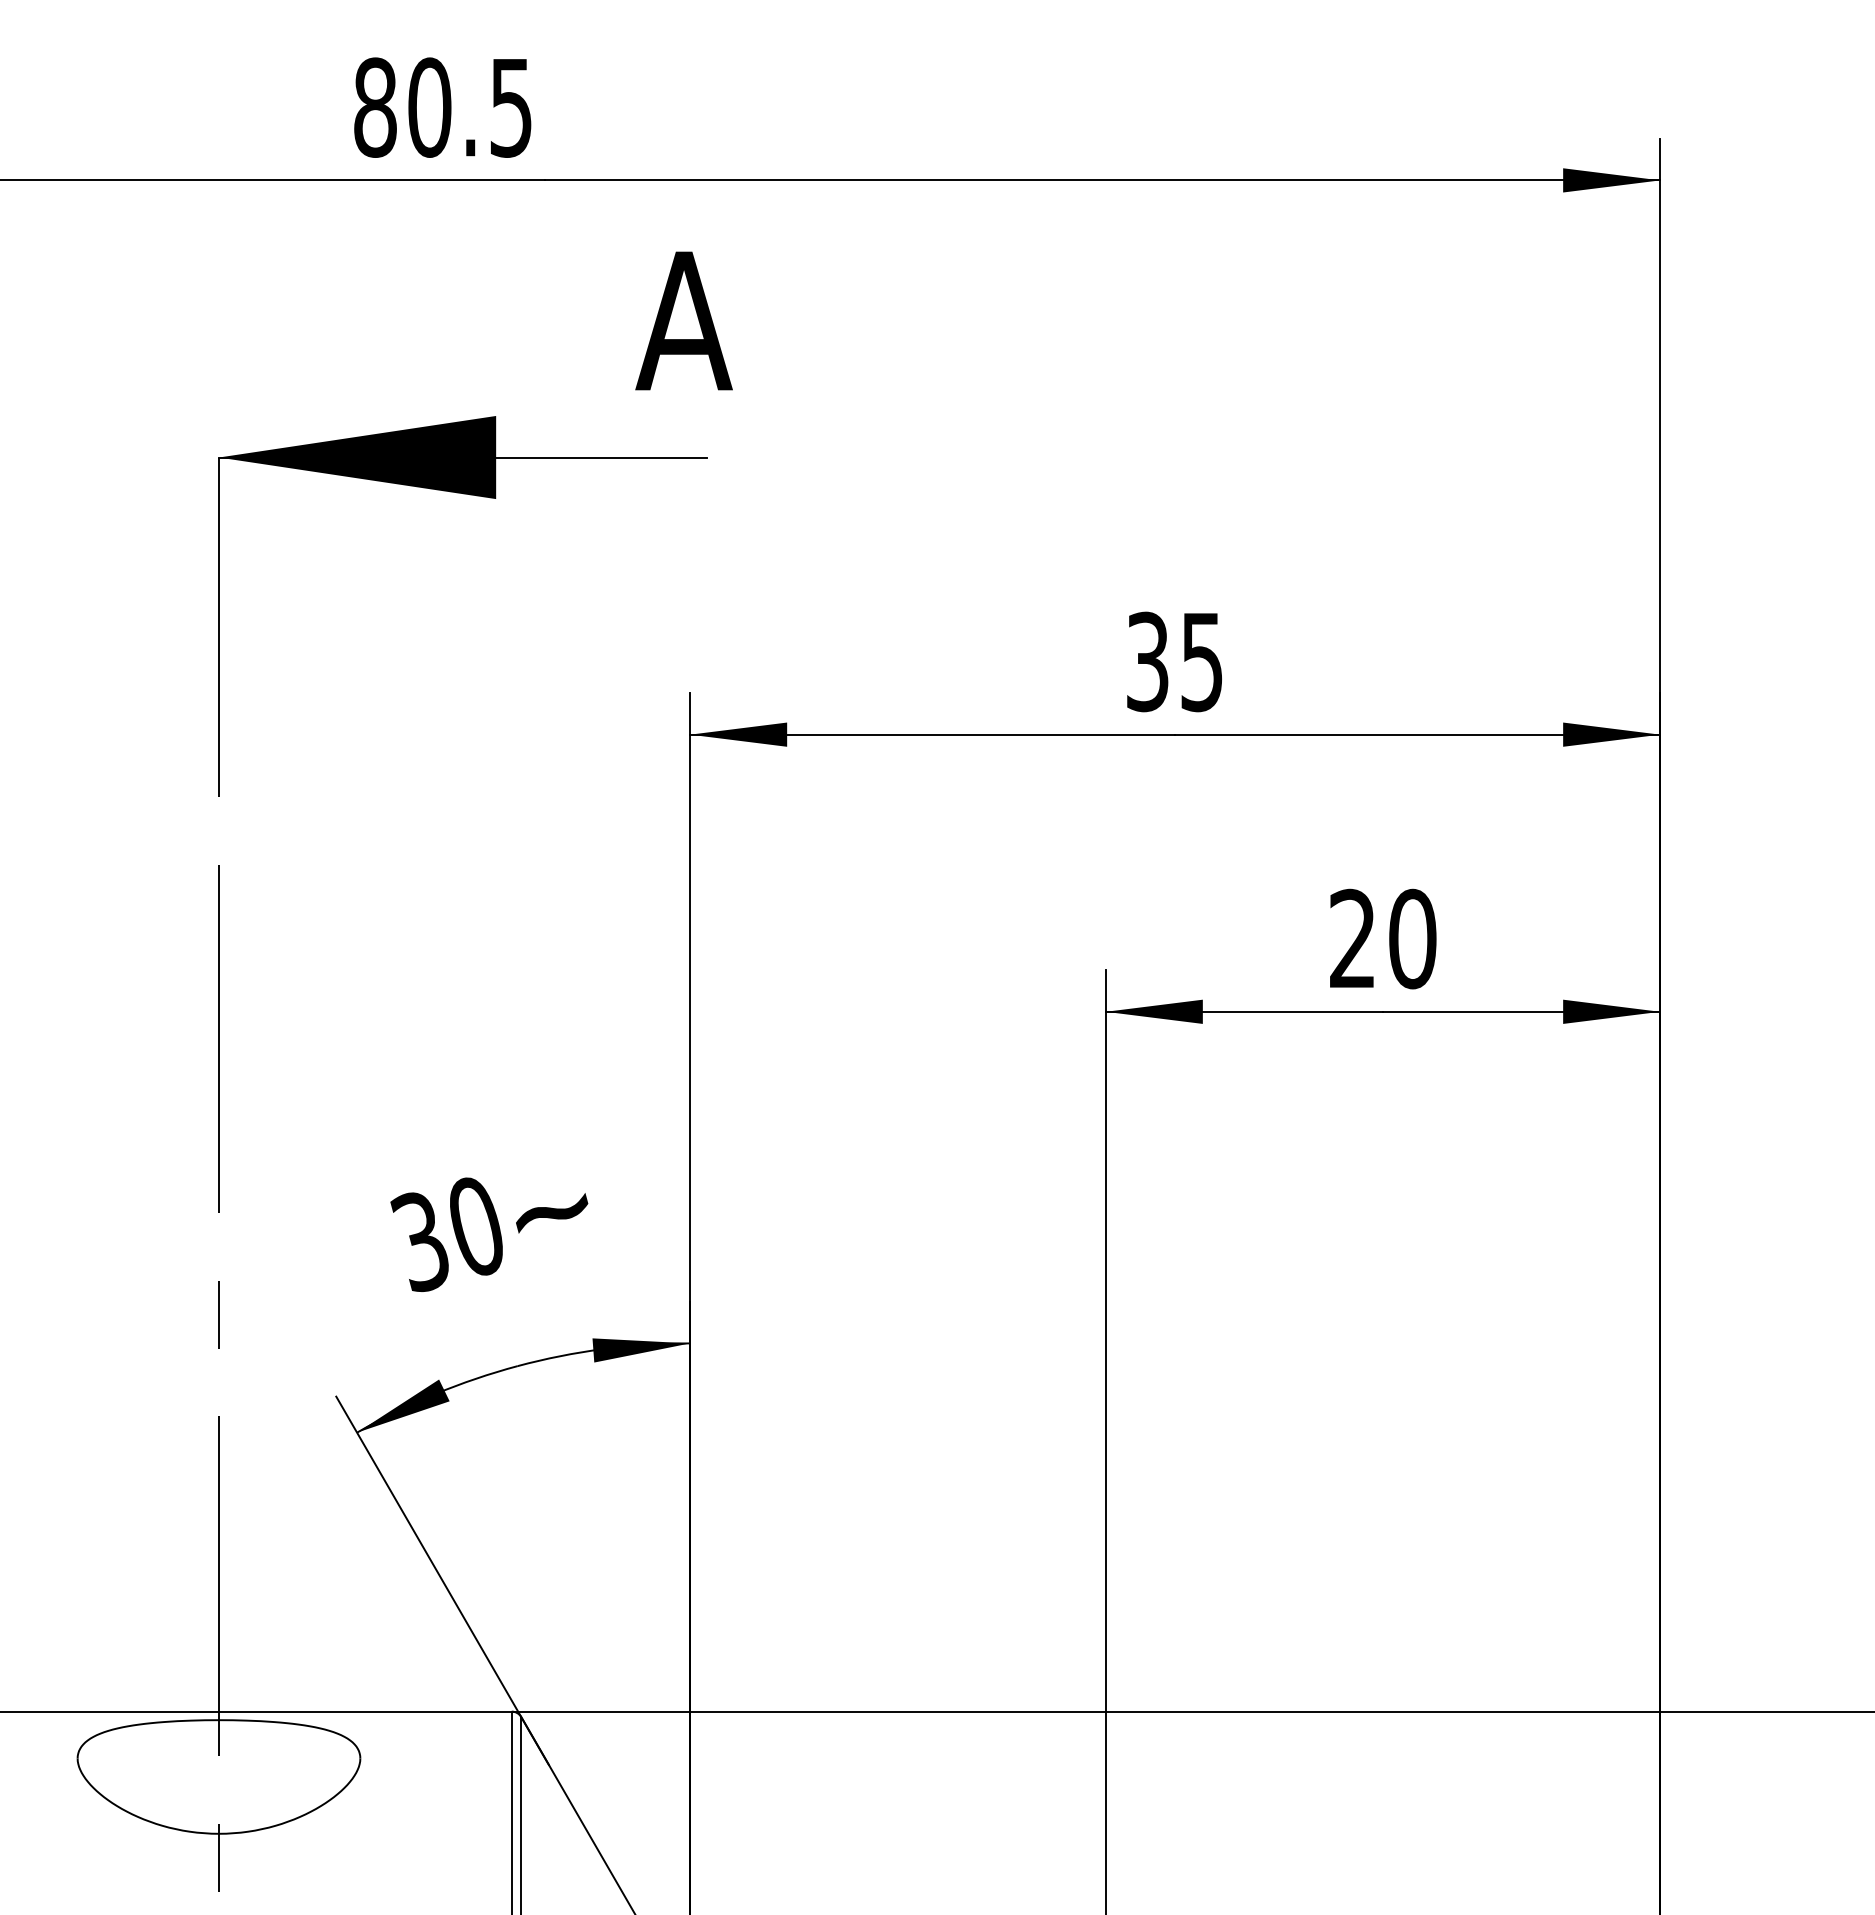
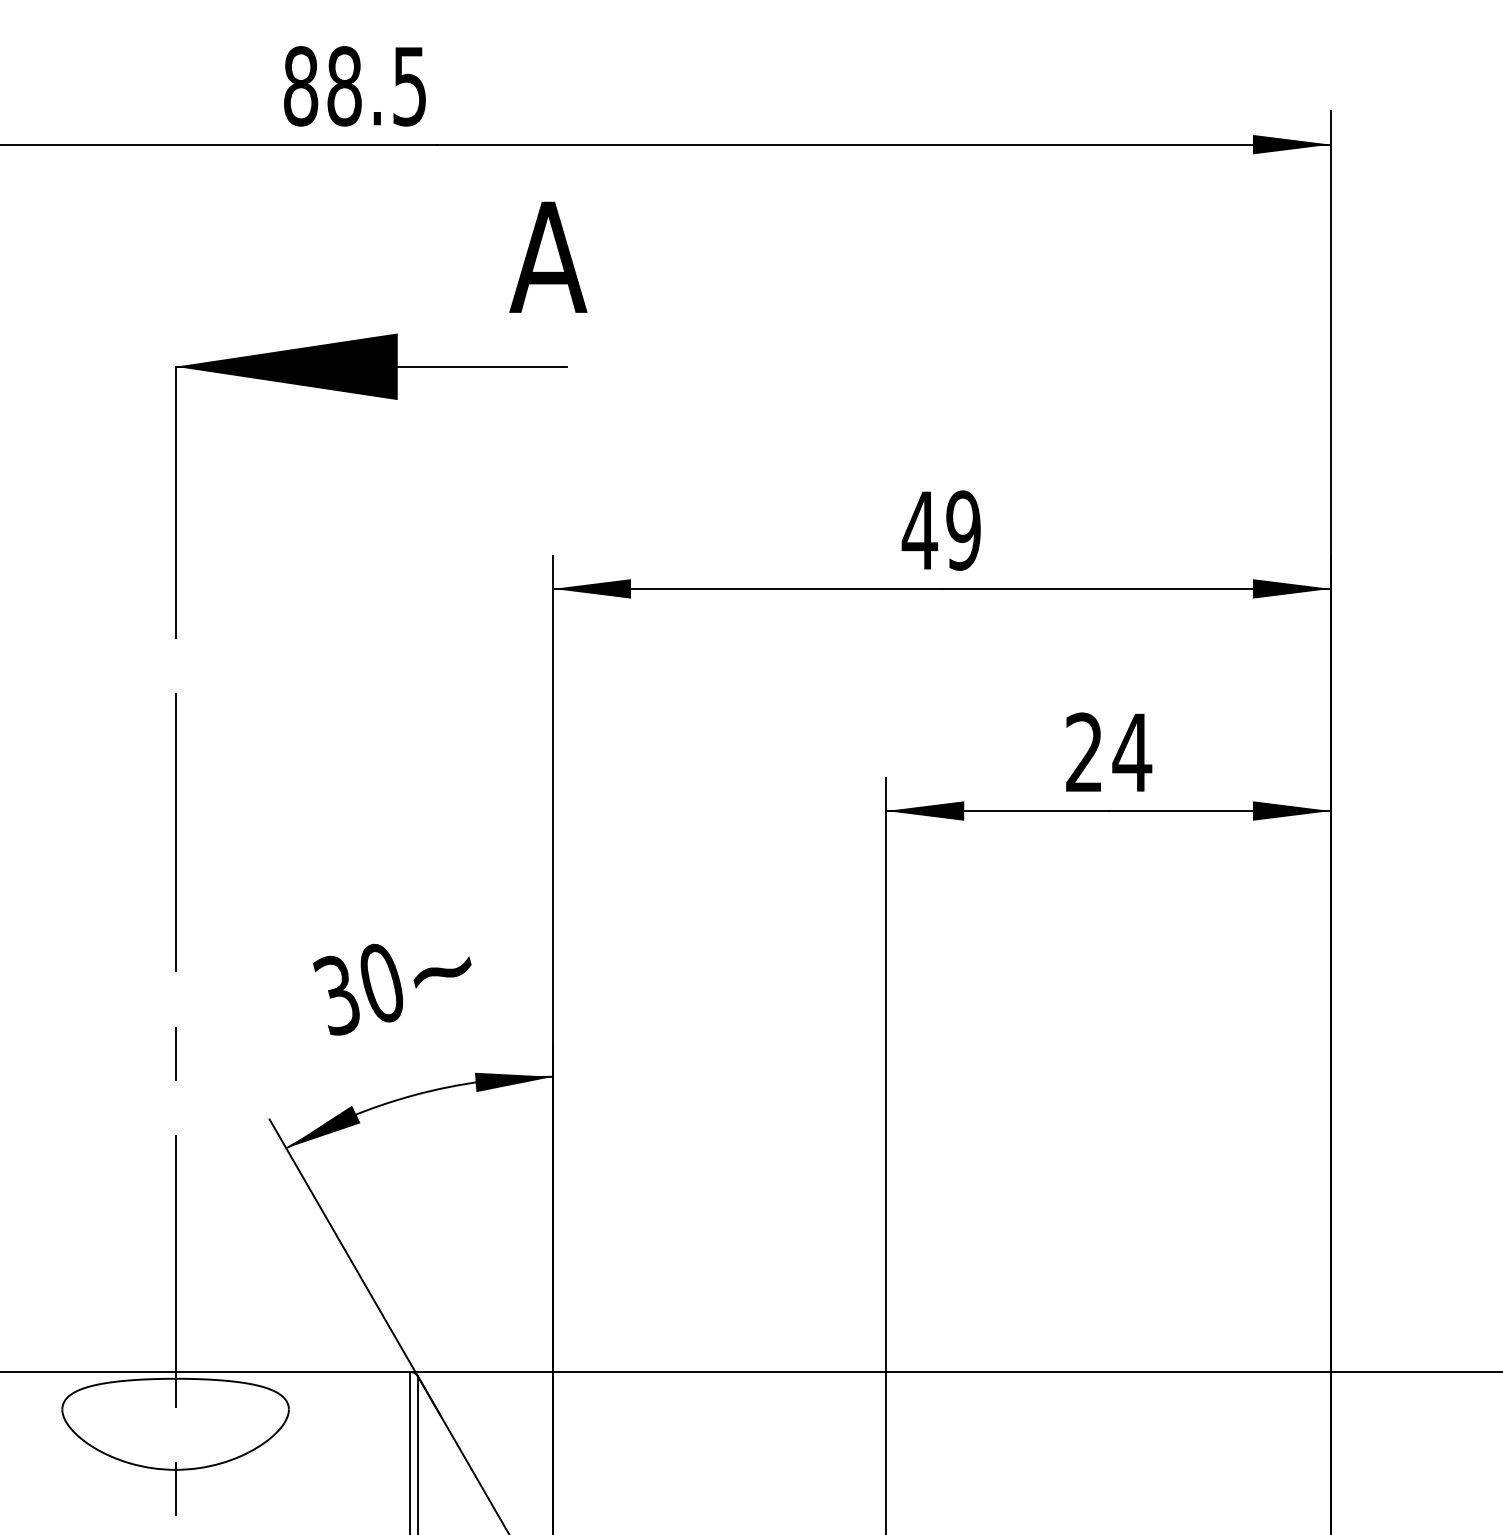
text: (429, 107) -> (344, 86), 80.5 -> 88.5
text: (1174, 661) -> (941, 530), 35 -> 49
text: (1412, 938) -> (1132, 752), 20 -> 24

